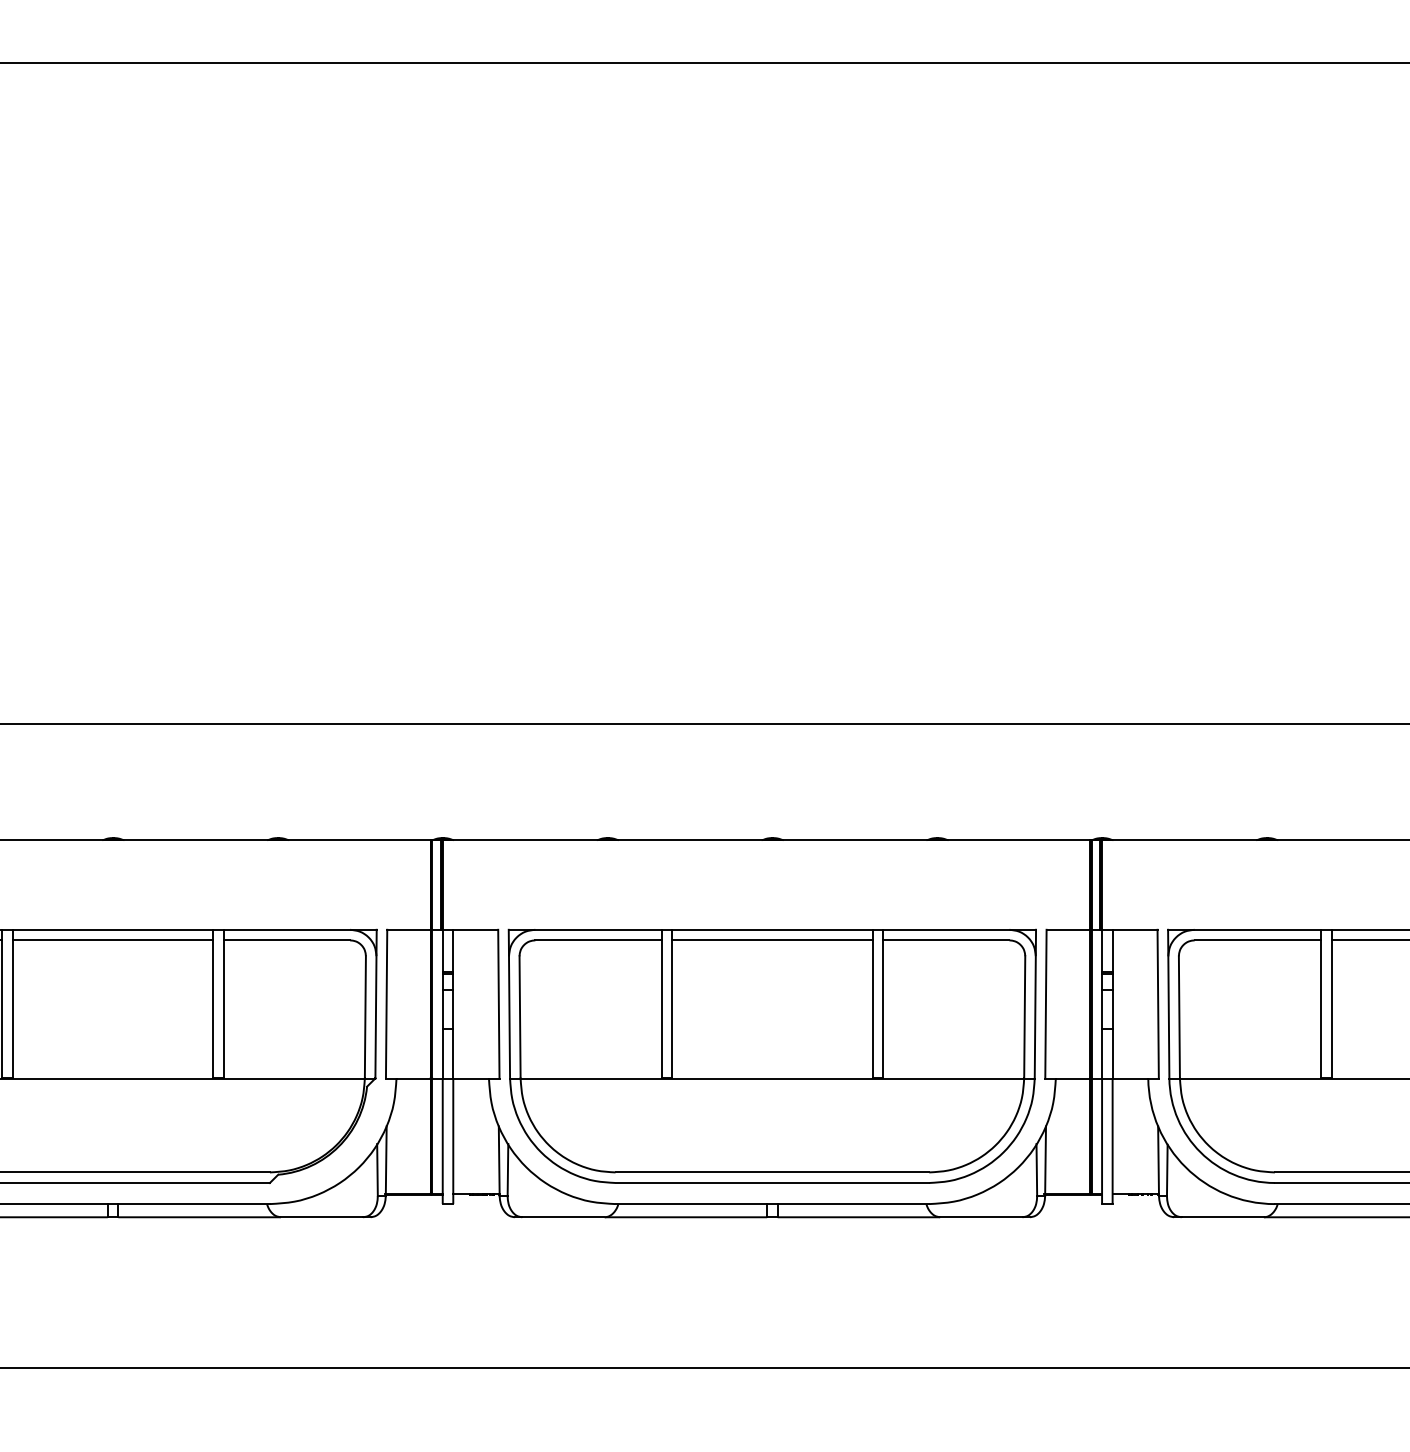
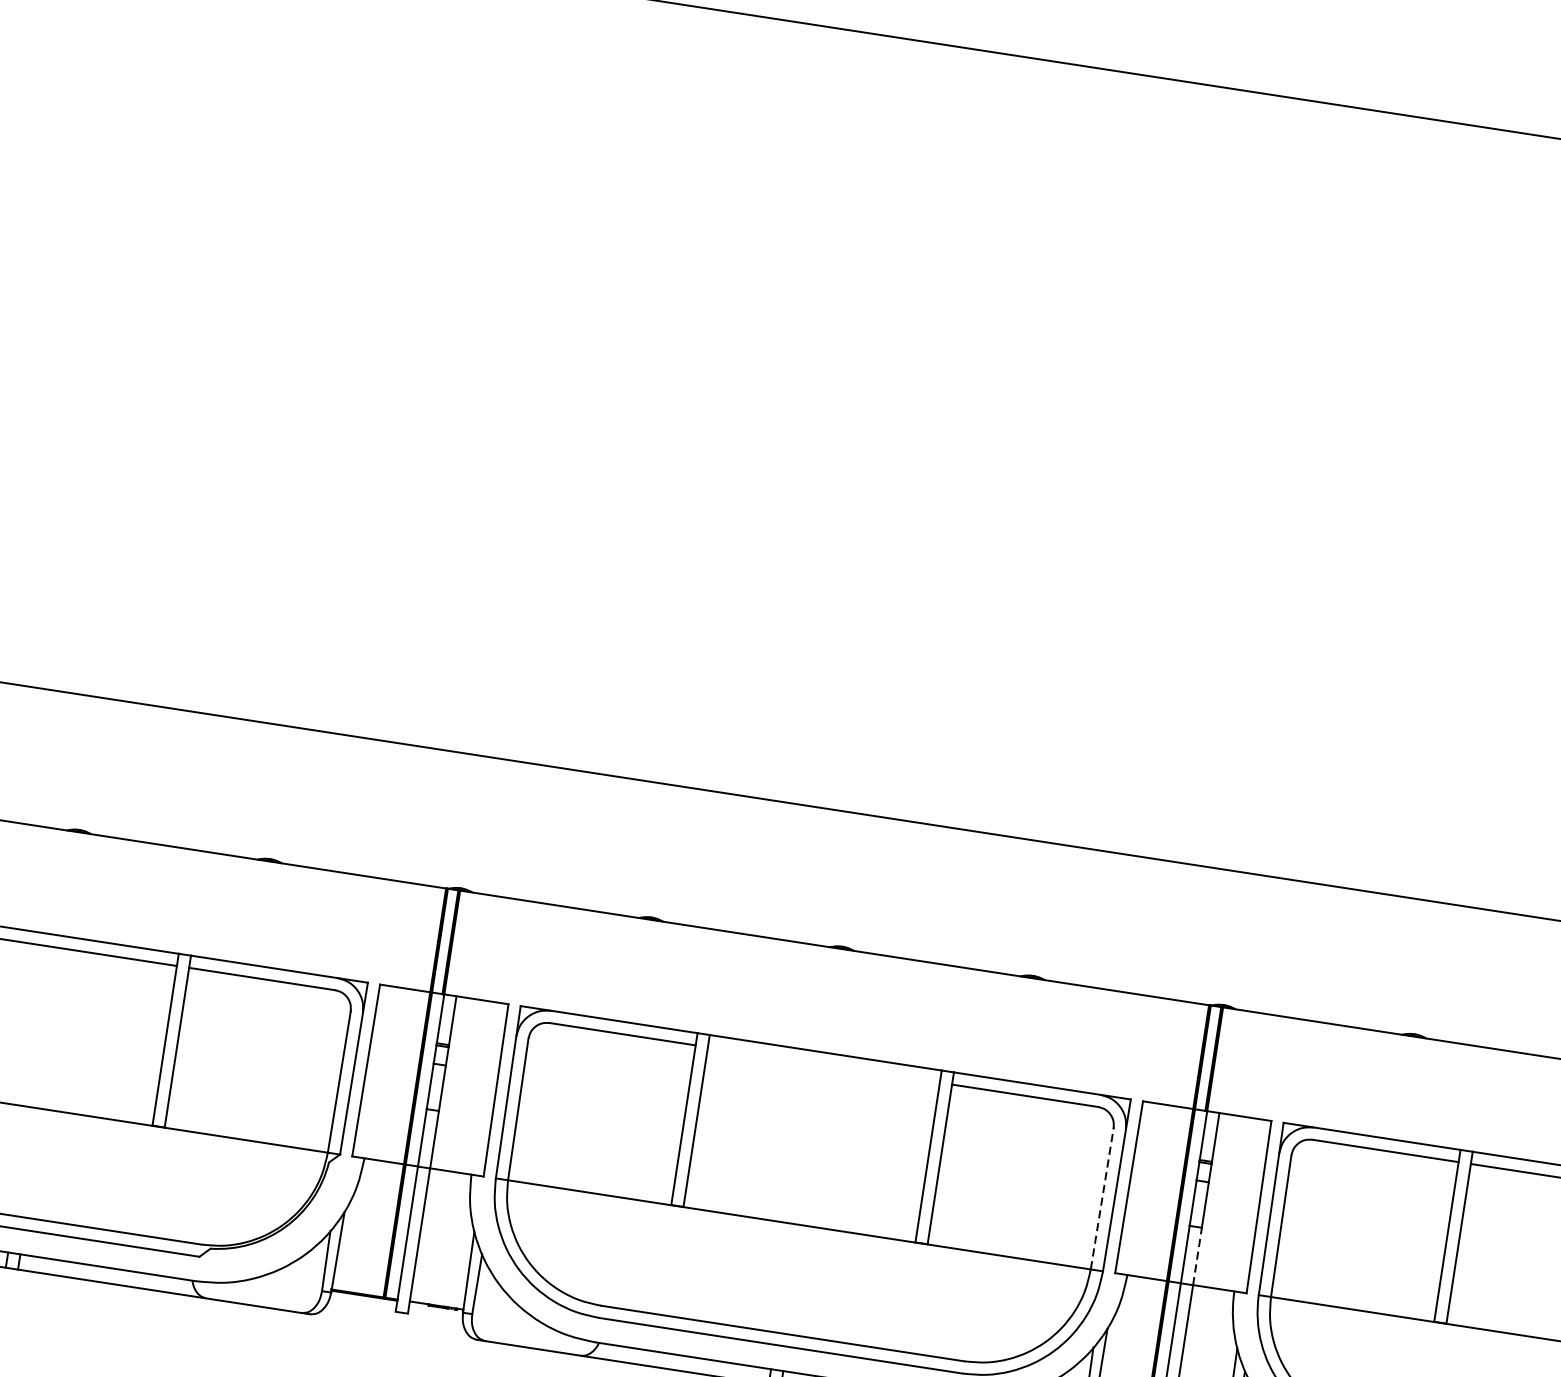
line: (772, 940) -> (823, 1065), removed
line: (1024, 1016) -> (1102, 1197), solid -> dashed
line: (1112, 1053) -> (1197, 1256), solid -> dashed

